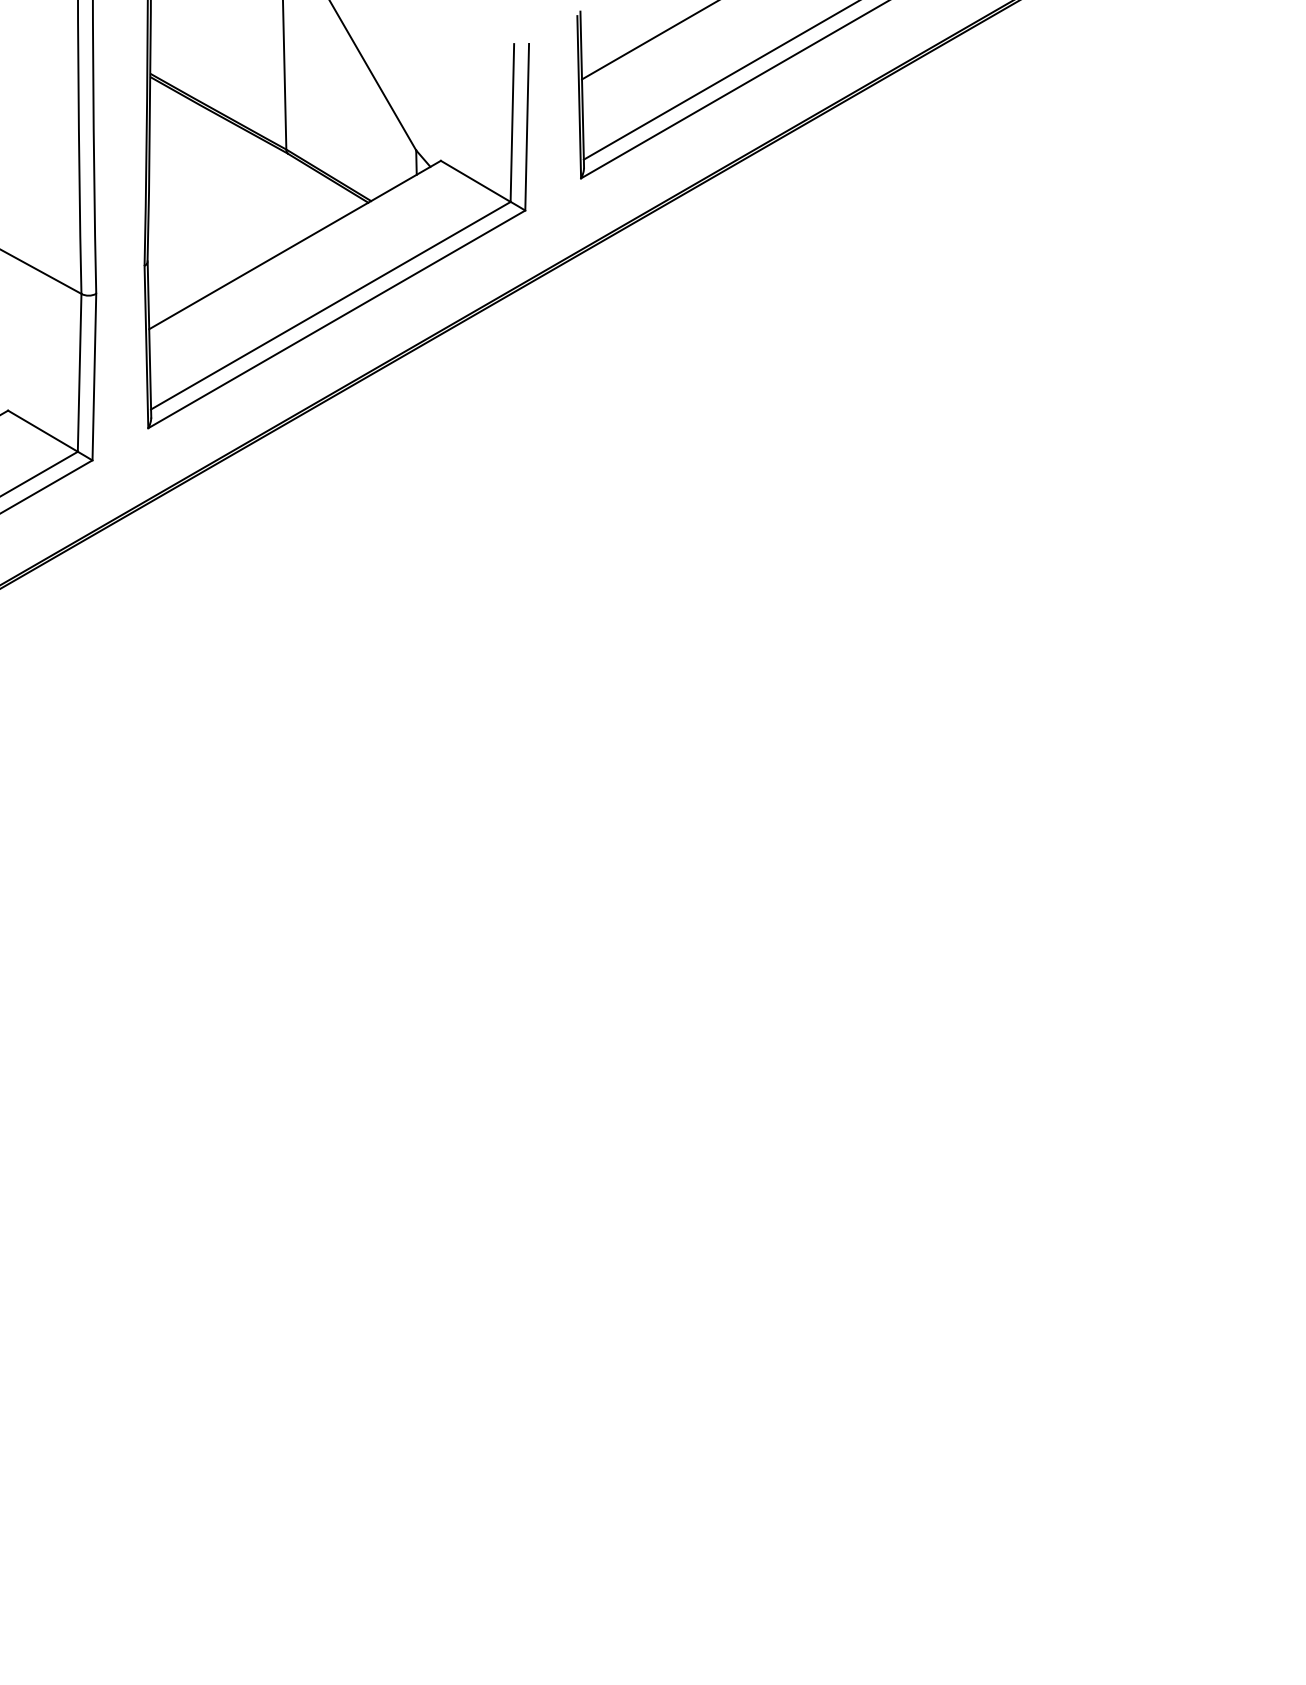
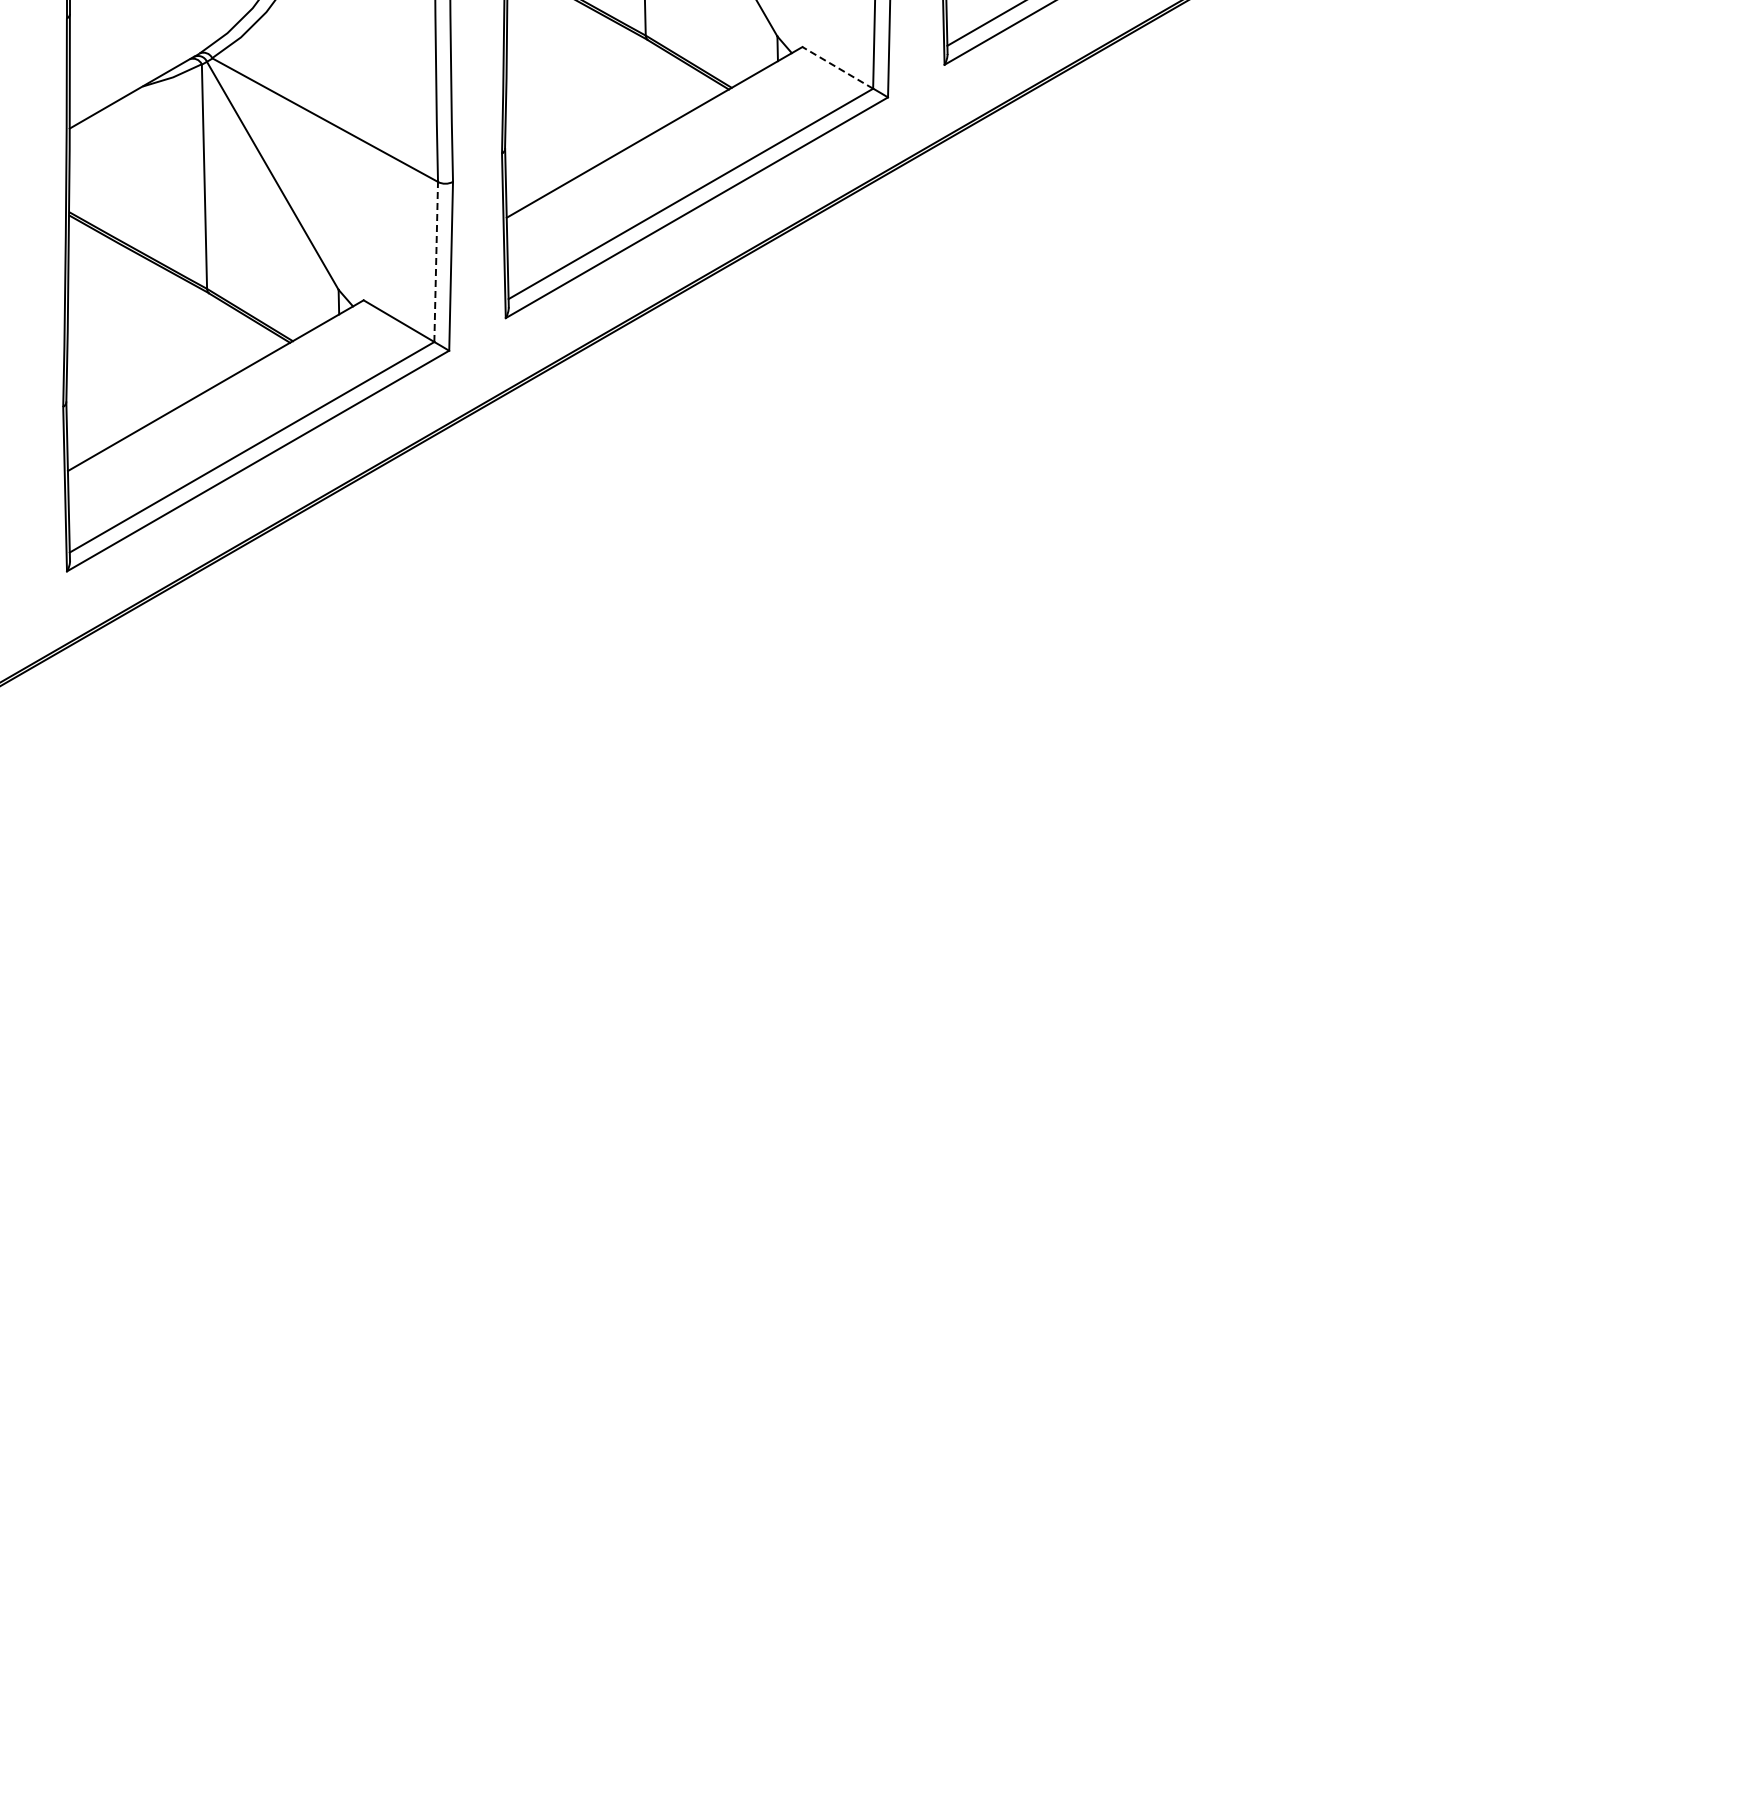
line: (475, 181) -> (837, 67), solid -> dashed
line: (79, 372) -> (436, 261), solid -> dashed

